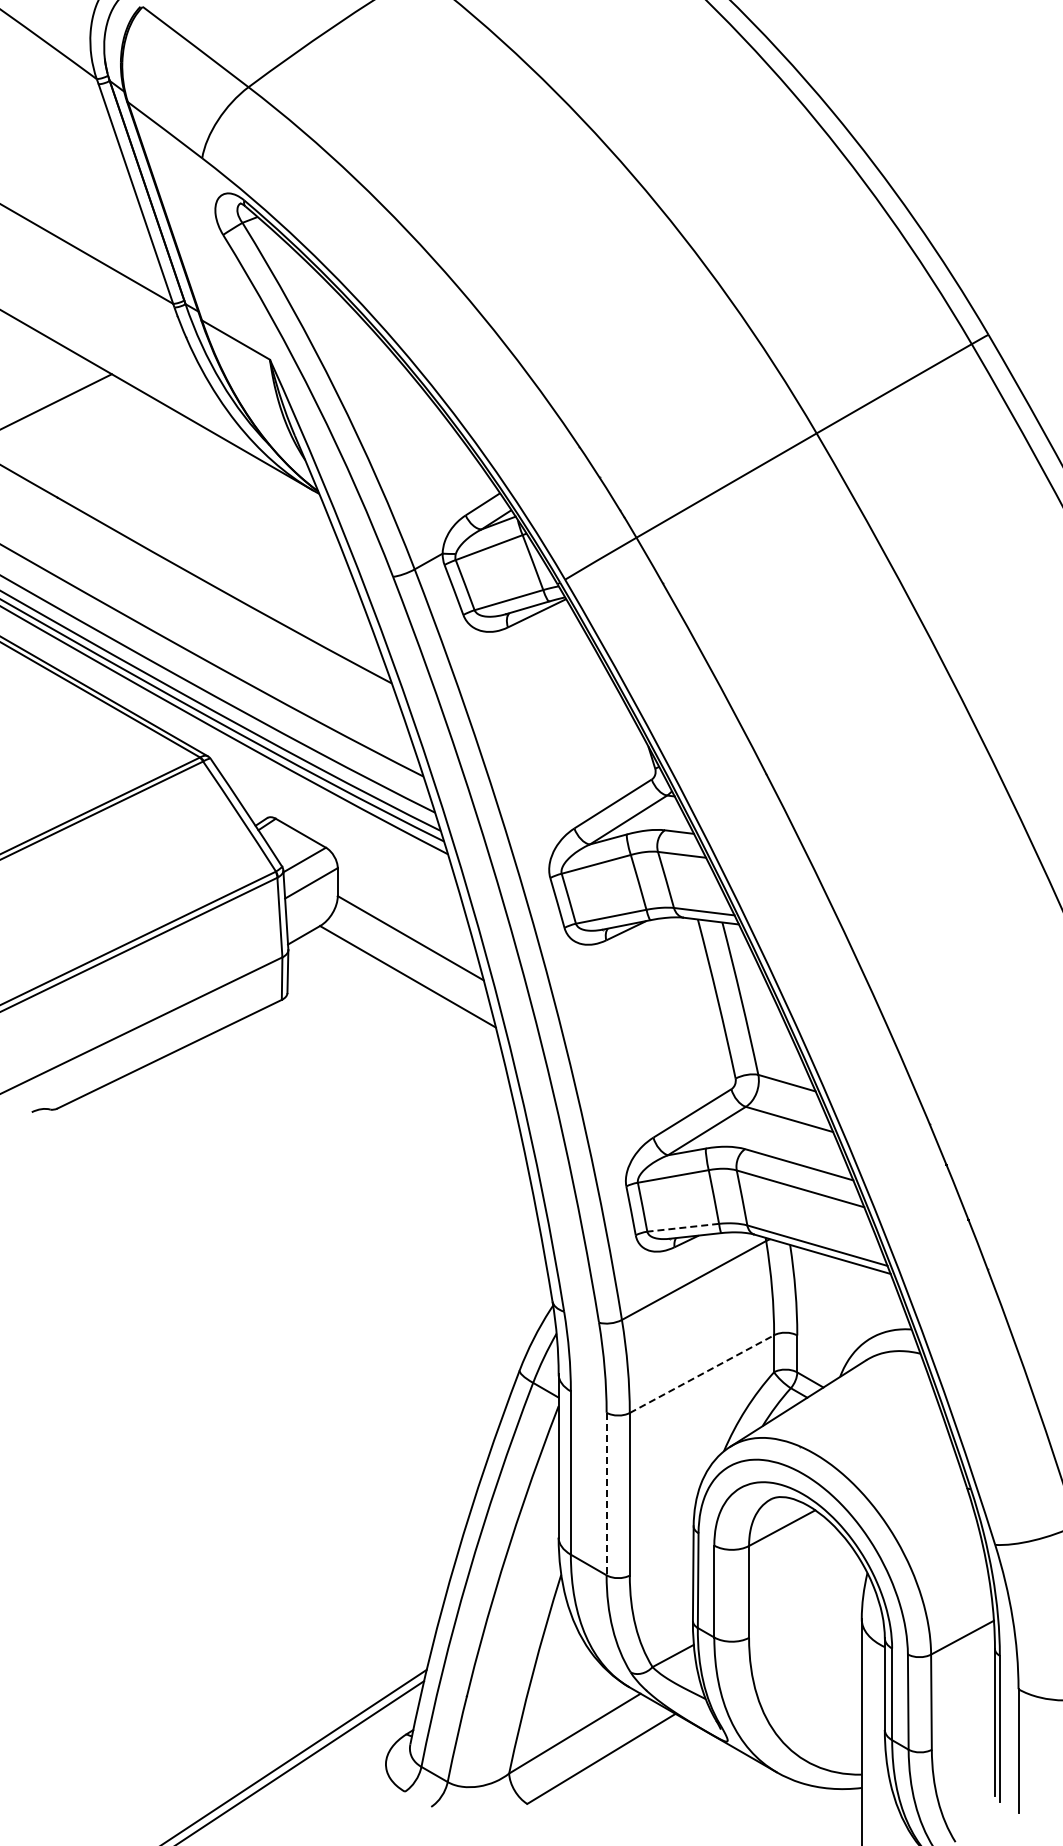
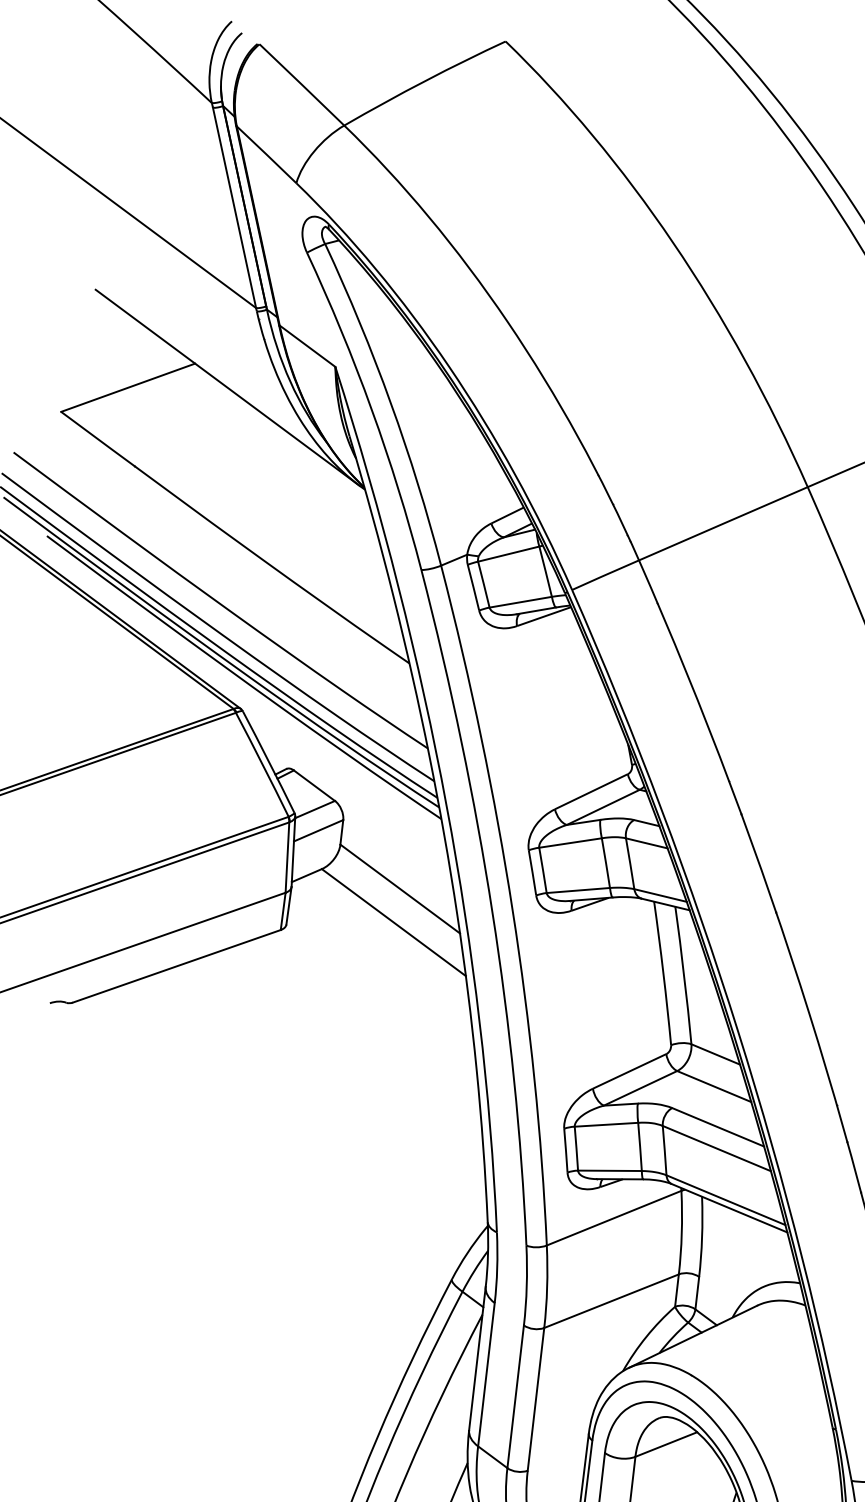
line: (682, 1227) -> (609, 1170), dashed -> solid
line: (701, 1374) -> (611, 1301), dashed -> solid
line: (606, 1494) -> (515, 1397), dashed -> solid

